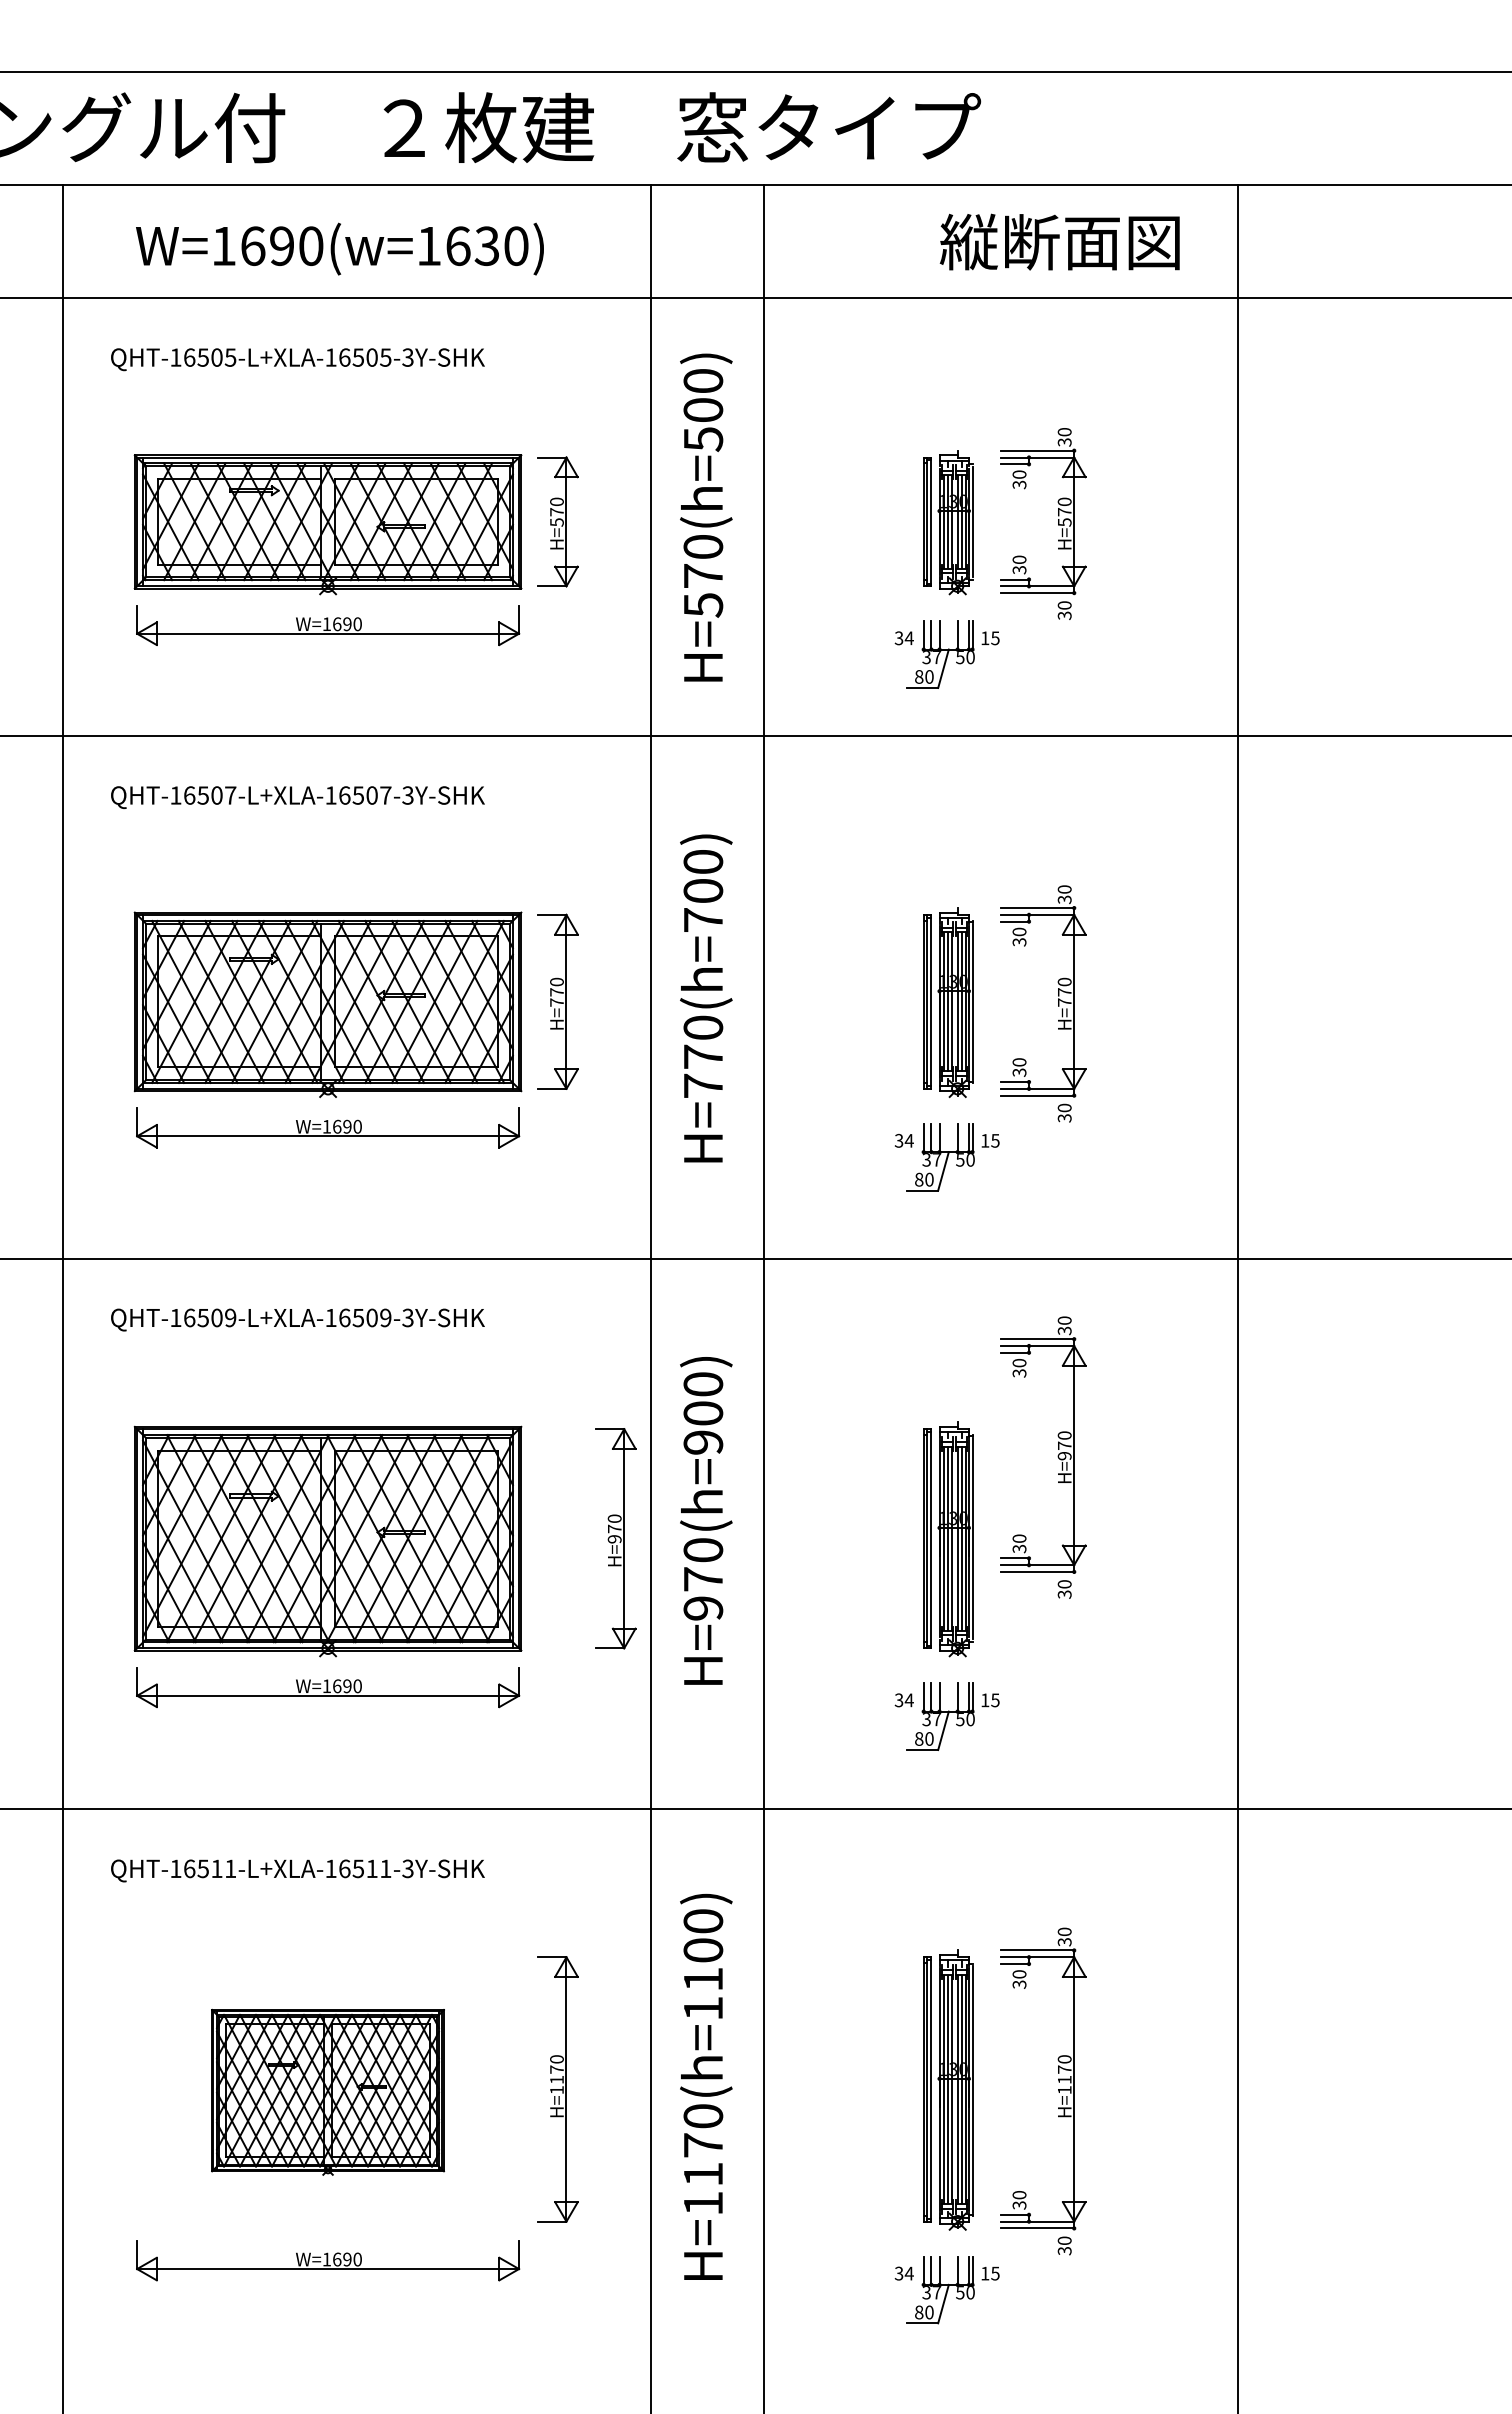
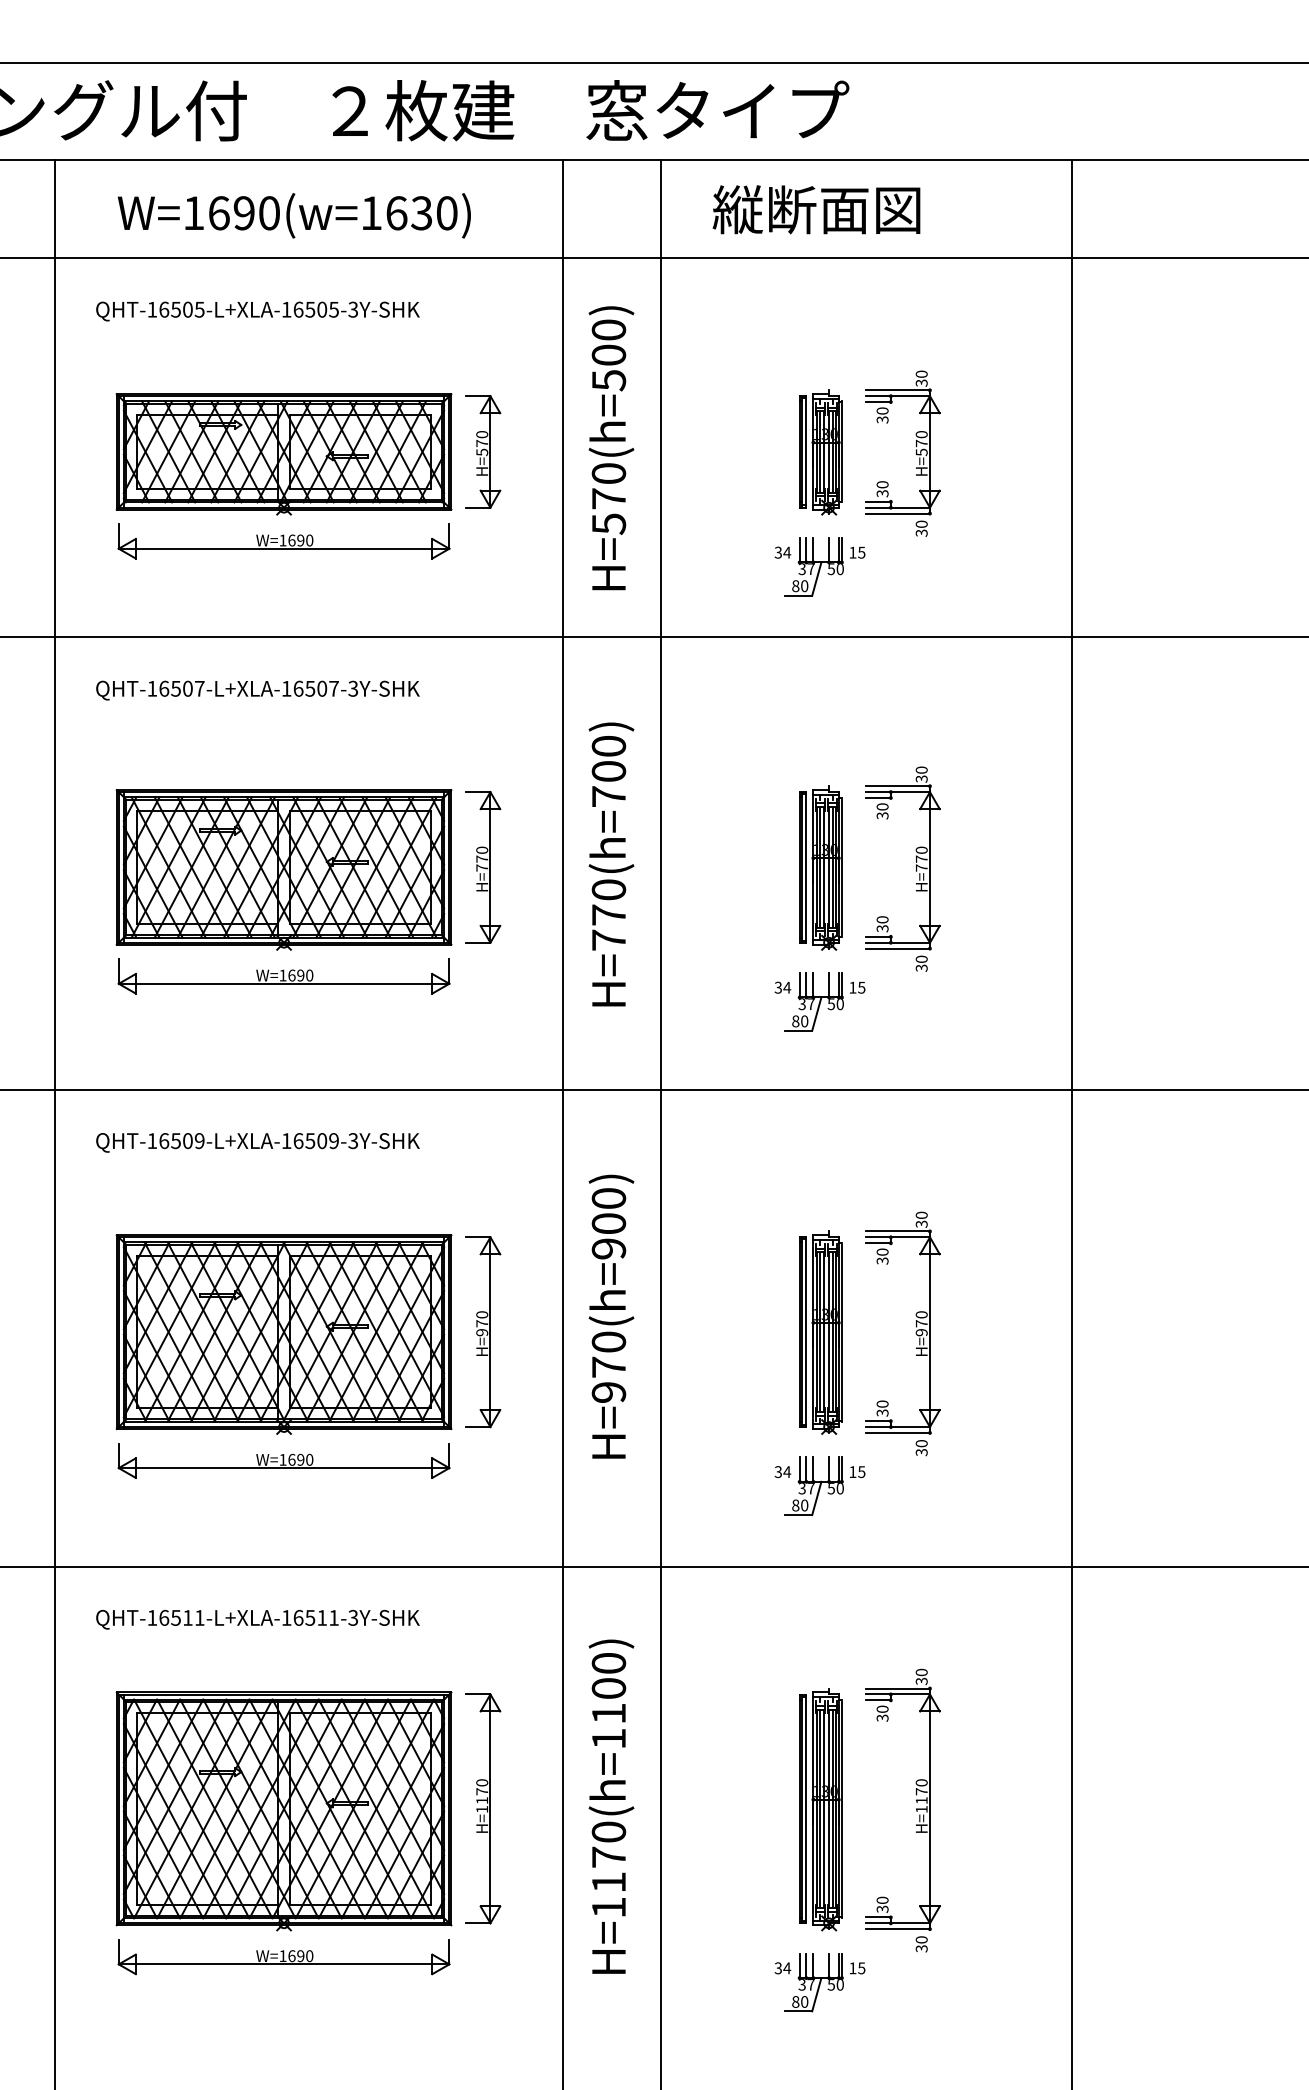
text: (1059, 241) -> (816, 209), moved
part: (1057, 1457) -> (915, 1333), moved
part: (616, 1539) -> (483, 1332), moved
part: (327, 2092) -> (283, 1811), size x1.67

